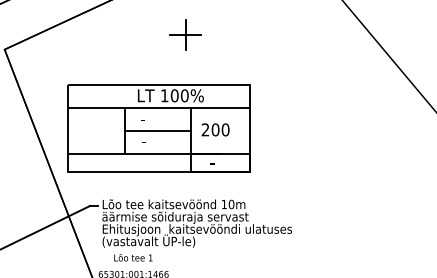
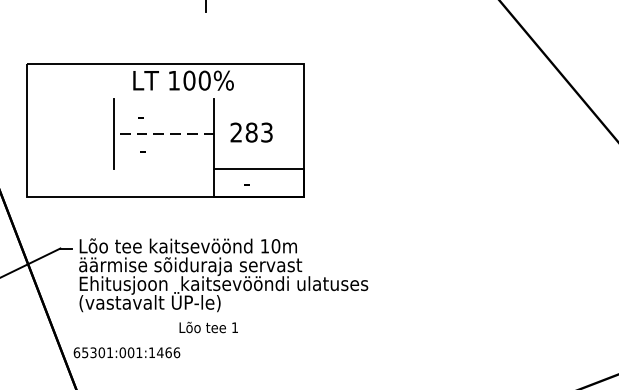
line: (158, 107) -> (164, 98), removed
text: (220, 129) -> (259, 131), 200 -> 283
line: (157, 130) -> (163, 133), solid -> dashed
line: (143, 153) -> (141, 168), removed
text: (133, 257) -> (208, 326), moved

